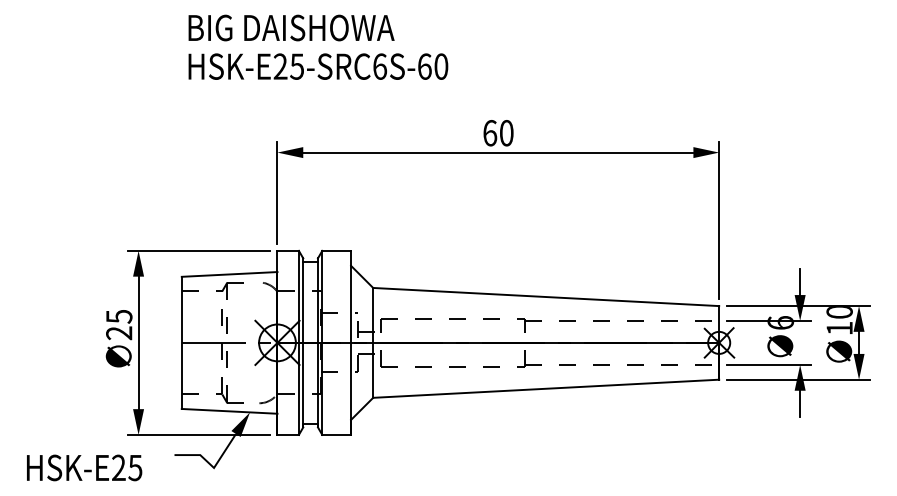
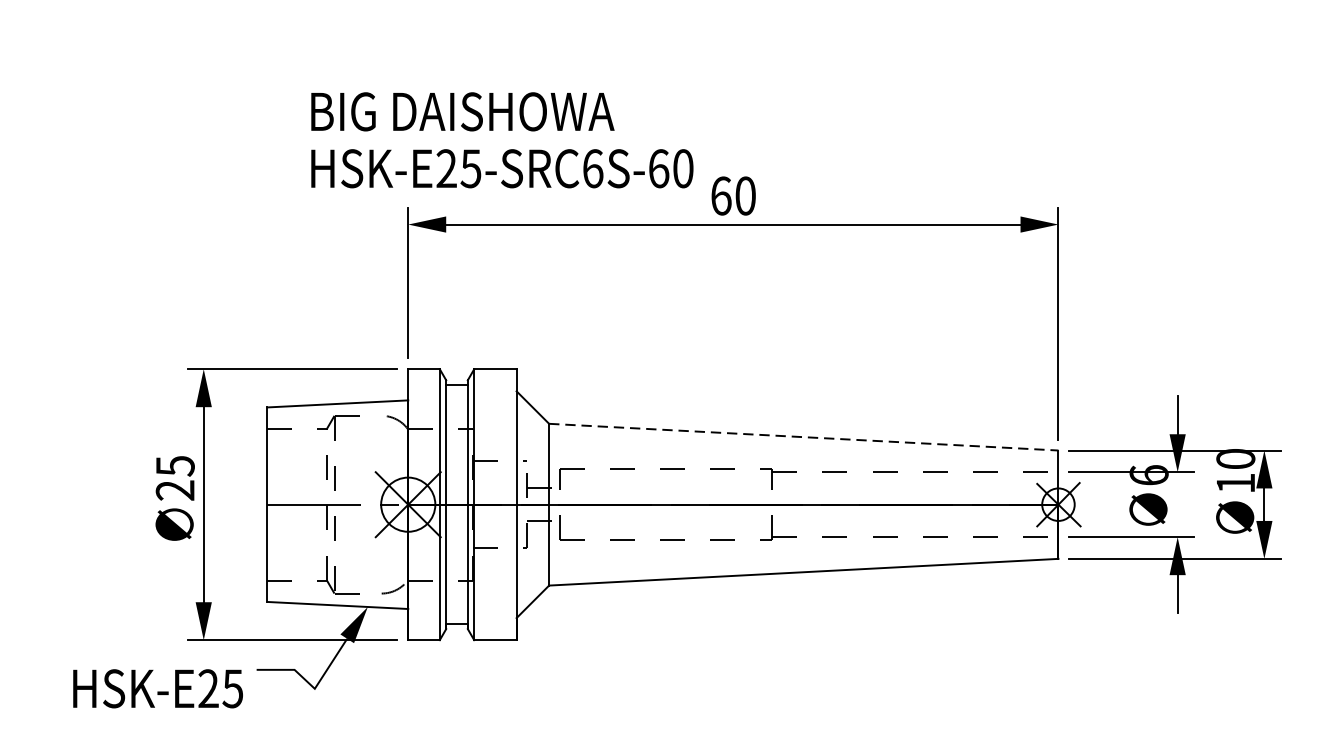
text: (318, 46) -> (502, 139), moved
line: (546, 297) -> (804, 437), solid -> dashed
text: (84, 467) -> (158, 688), moved

